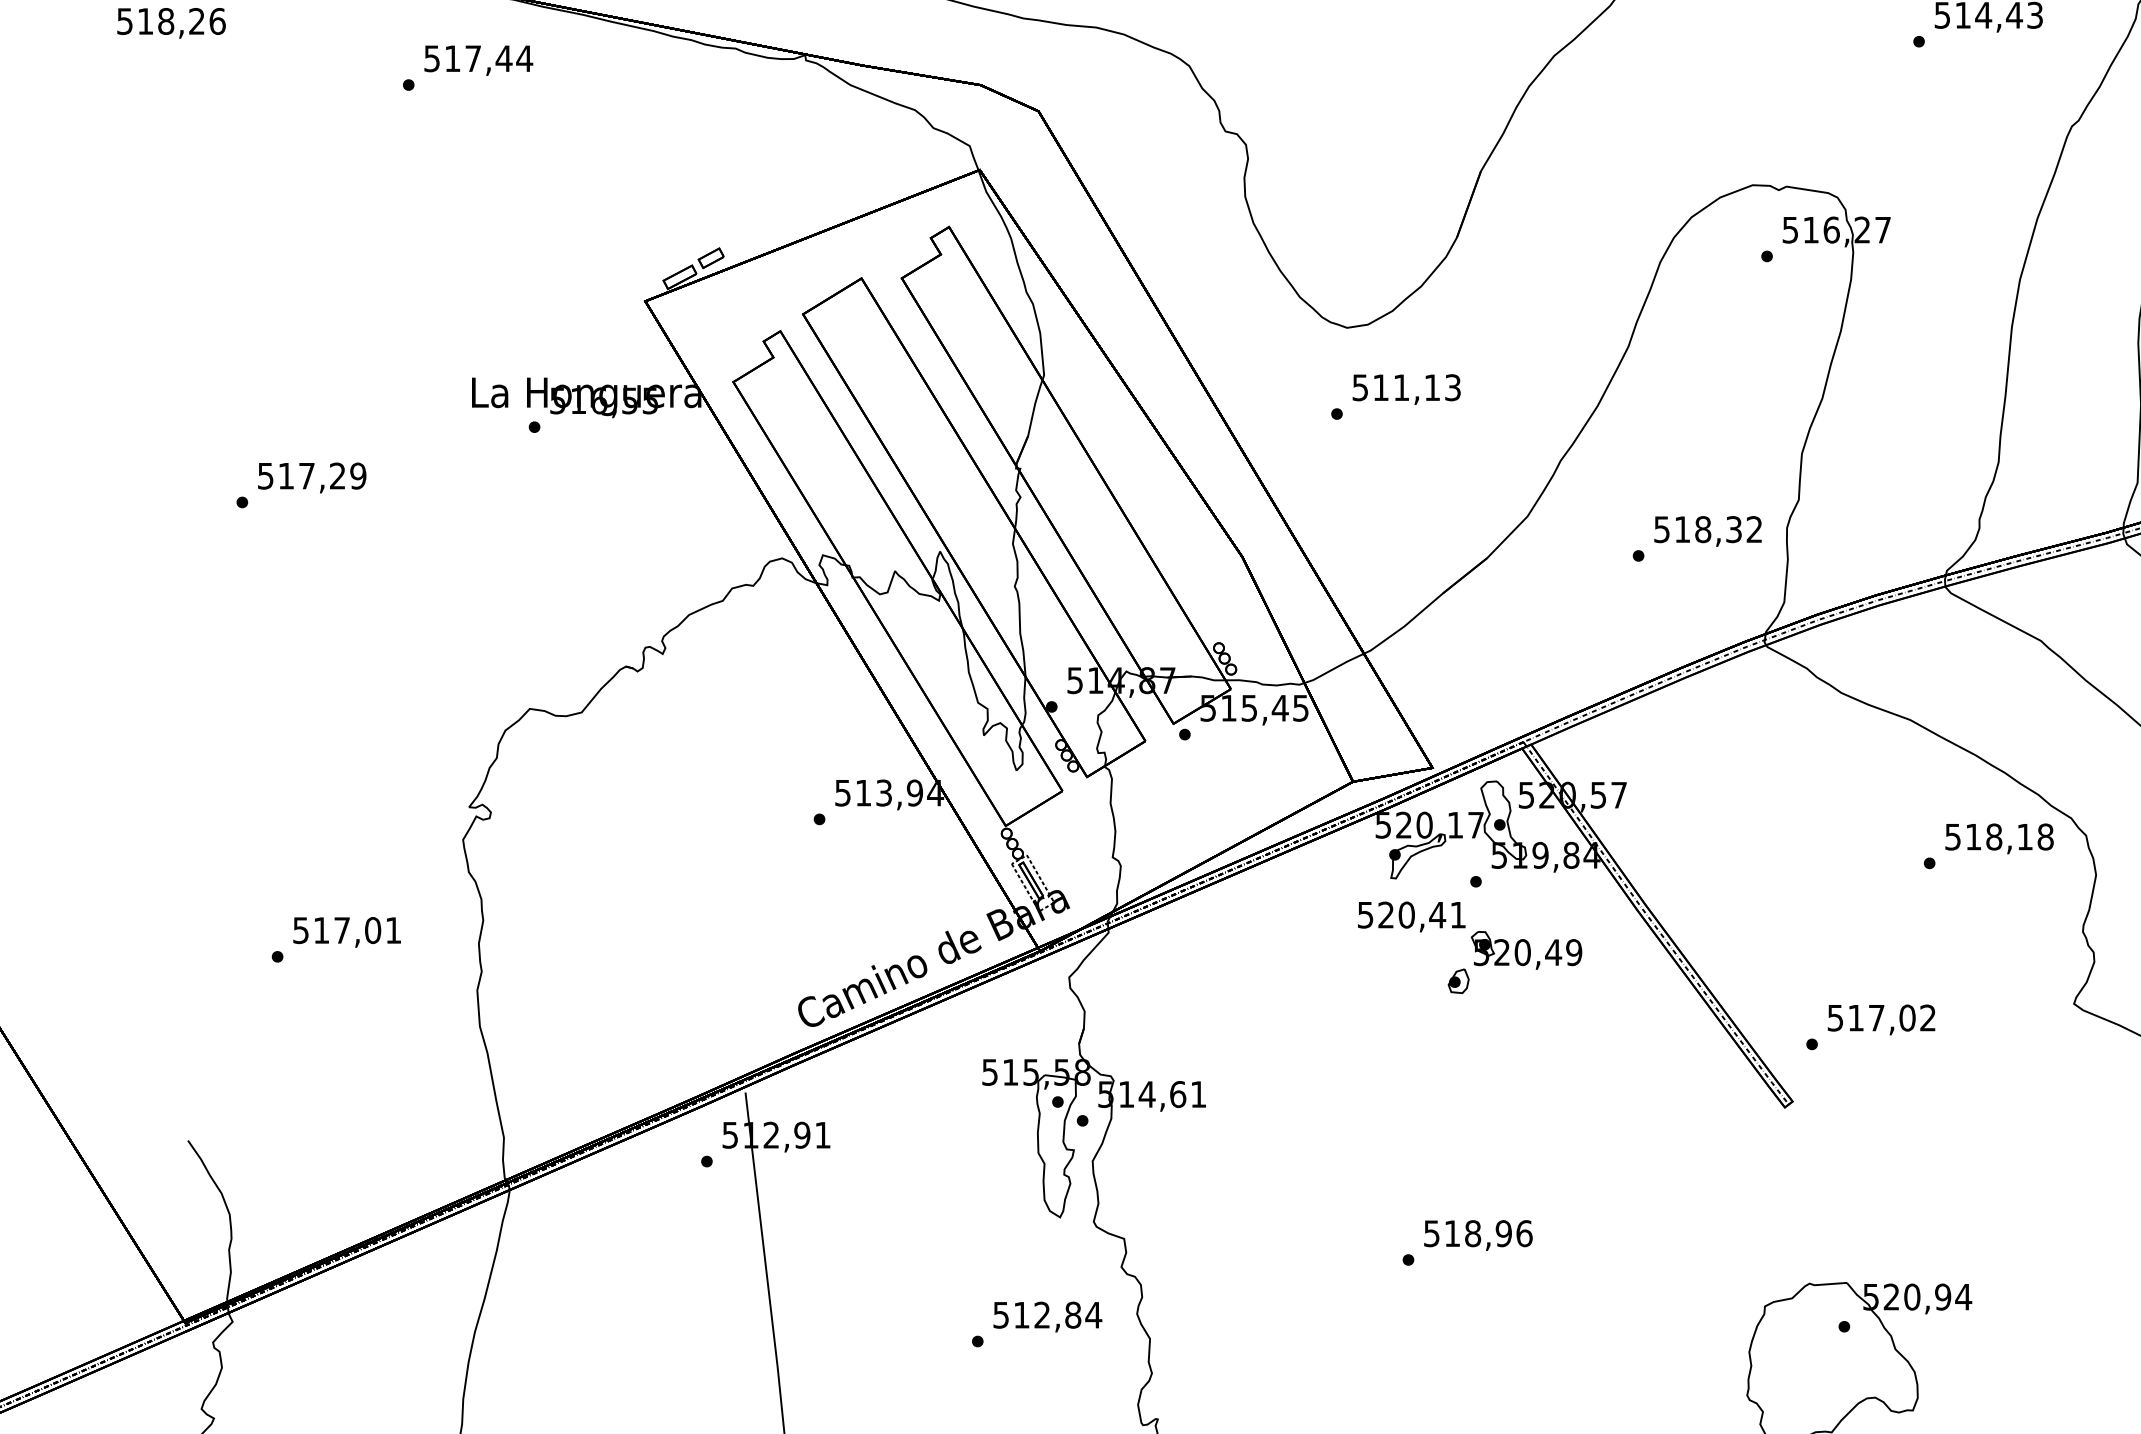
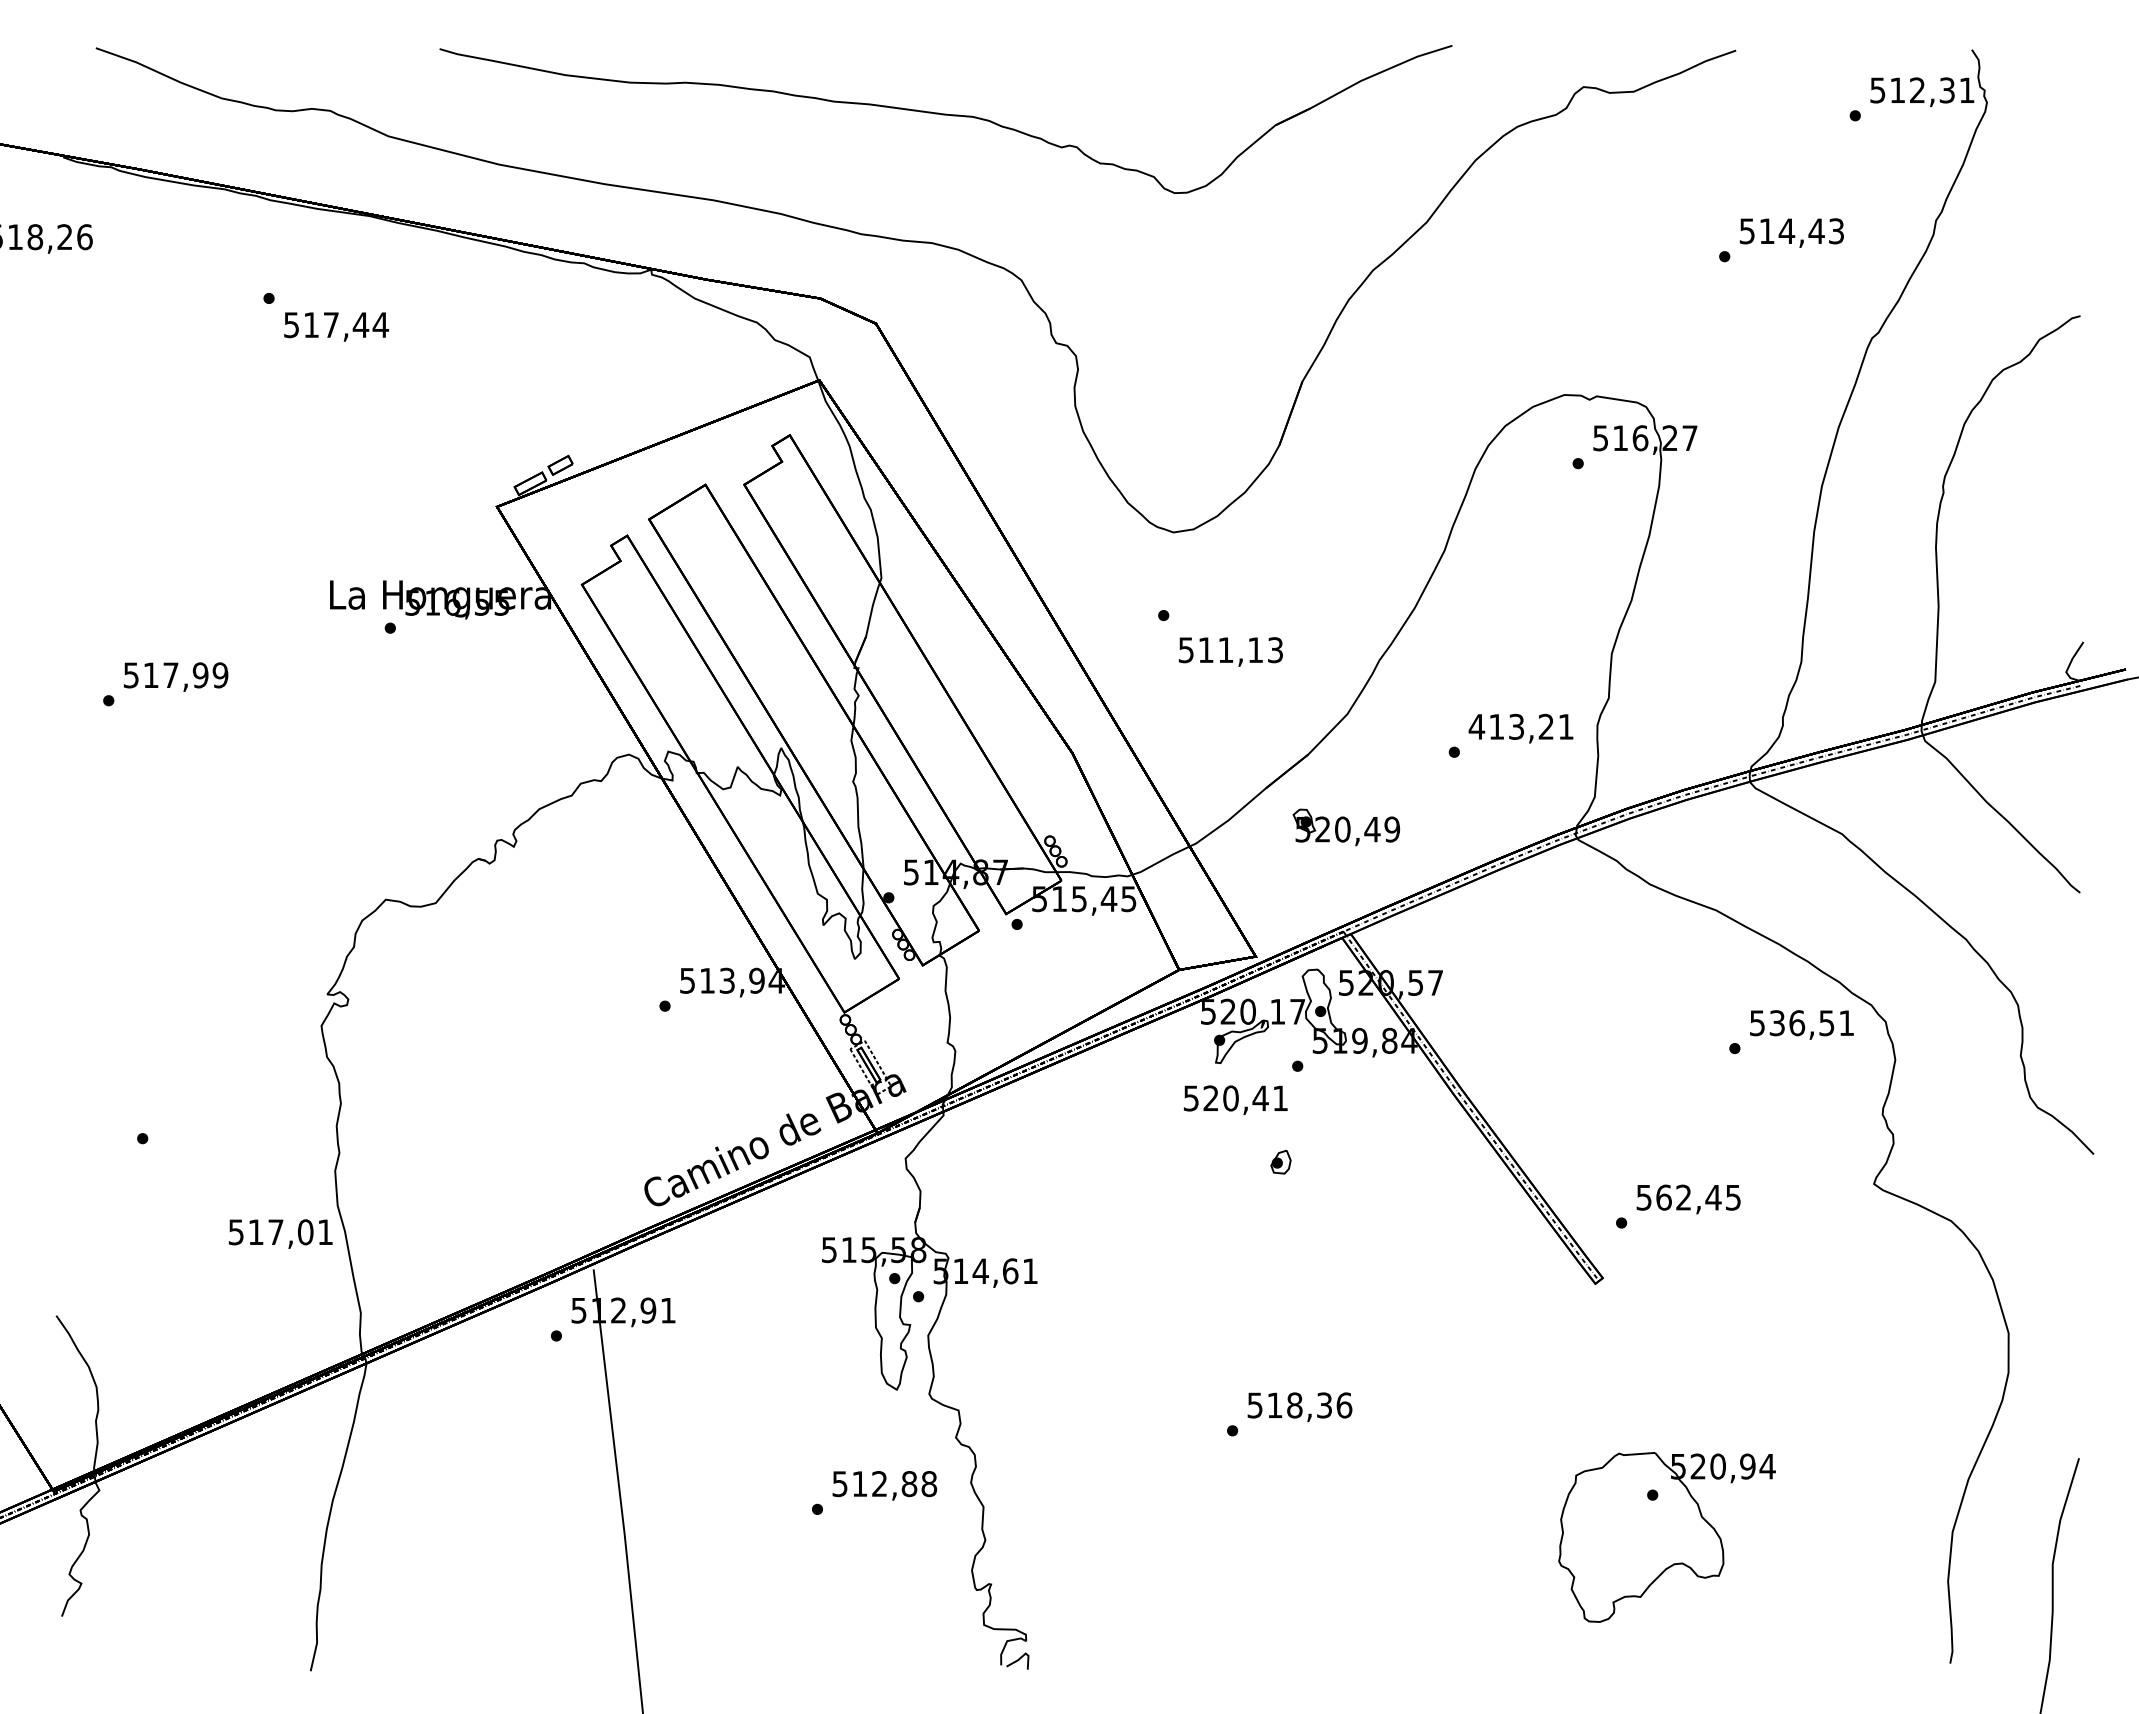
text: (478, 60) -> (336, 326), moved
text: (1406, 389) -> (1230, 651), moved
text: (337, 476) -> (200, 675), 517,29 -> 517,99
text: (1707, 529) -> (1520, 726), 518,32 -> 413,21
text: (2009, 837) -> (1811, 1023), 518,18 -> 536,51
text: (346, 931) -> (280, 1233), moved
part: (1526, 950) -> (1346, 827), moved
text: (1891, 1017) -> (1698, 1197), 517,02 -> 562,45
text: (1503, 1233) -> (1324, 1405), 518,96 -> 518,36
text: (1093, 1315) -> (929, 1484), 512,84 -> 512,88

